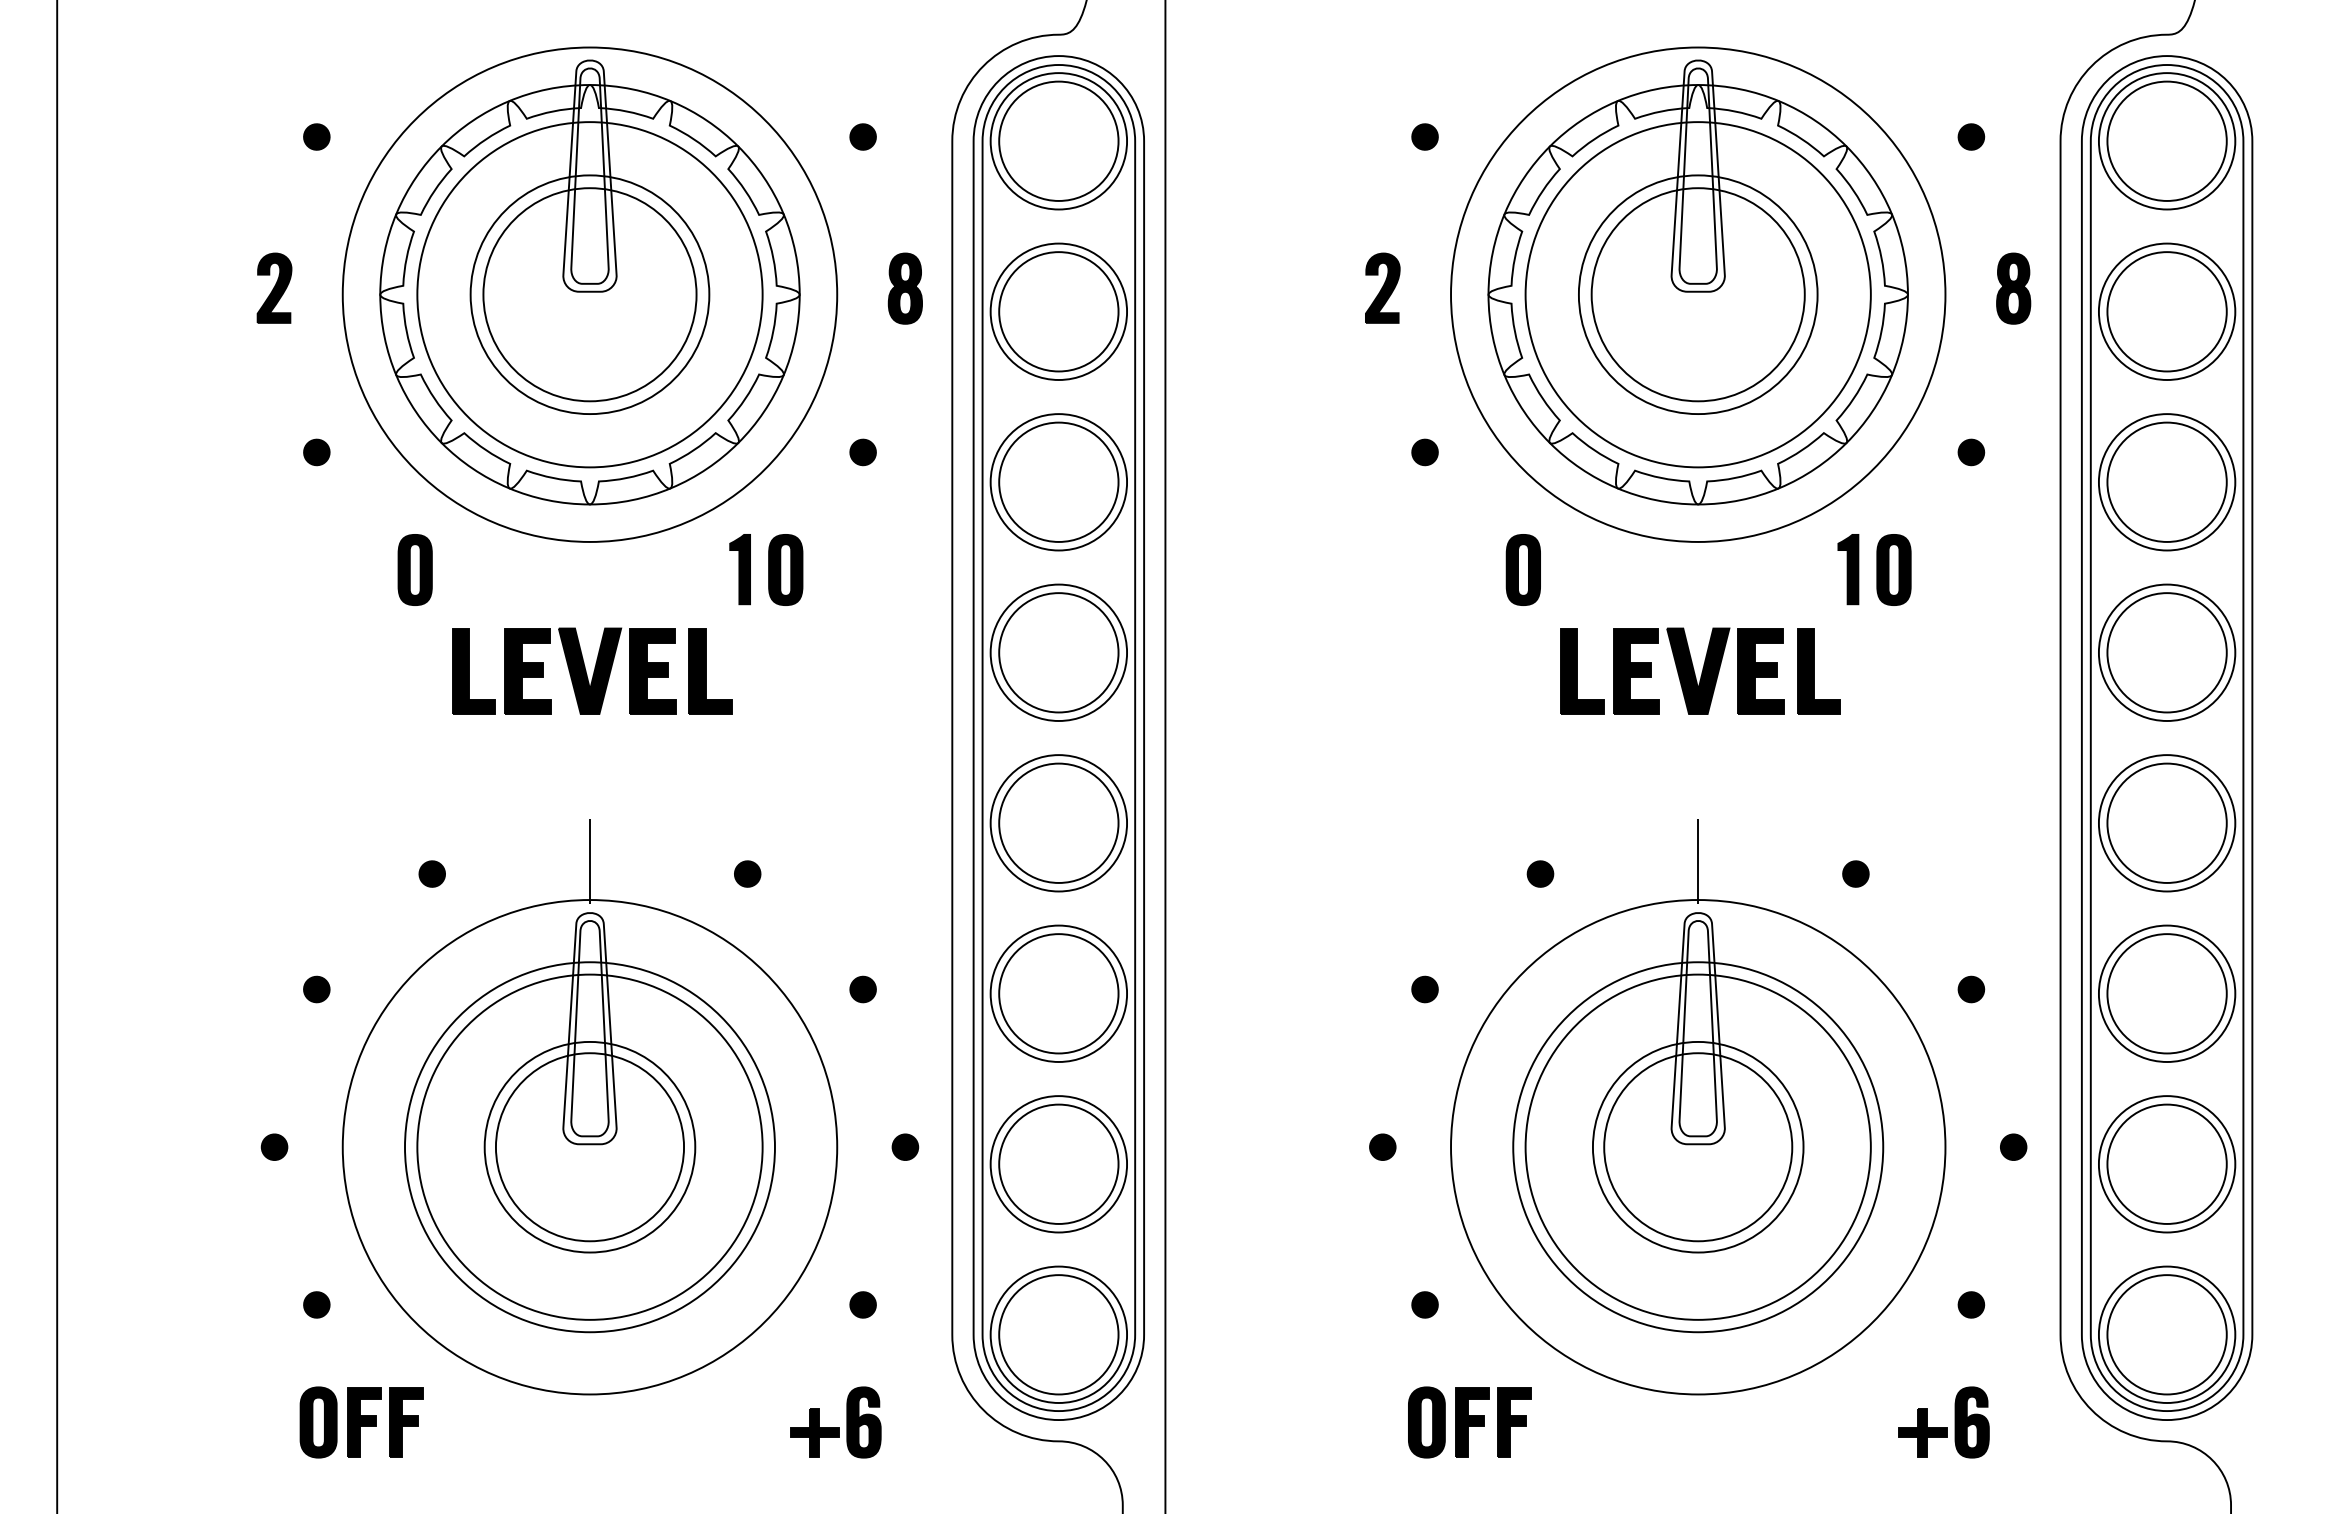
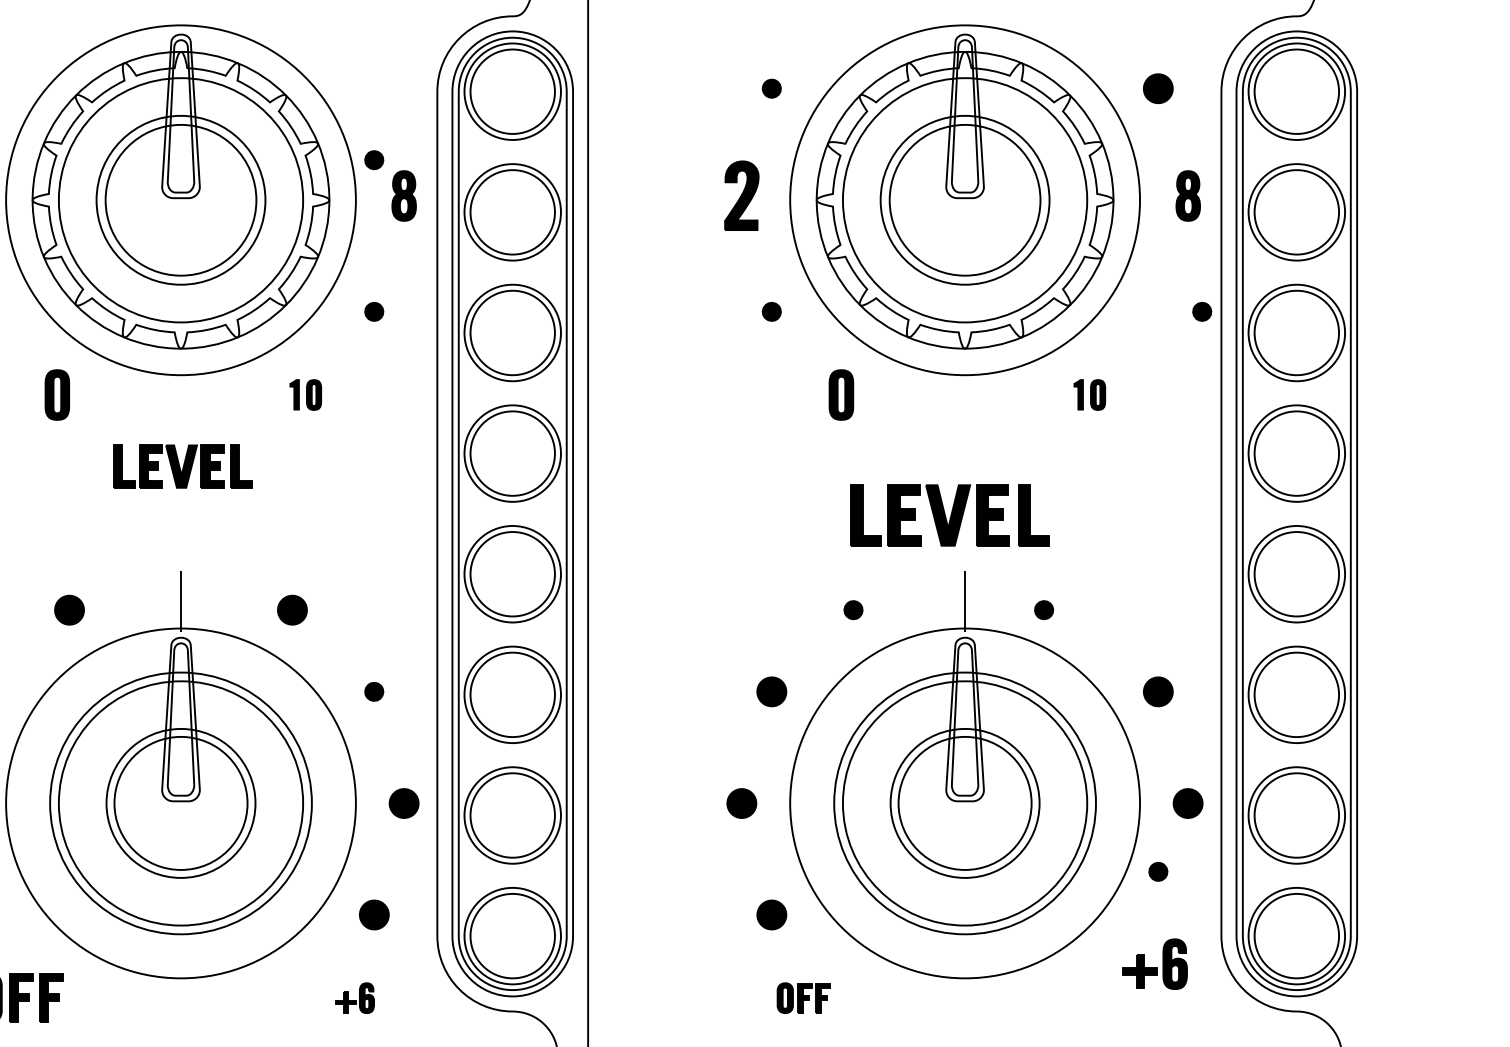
part: (862, 136) -> (373, 159), moved
part: (1971, 136) -> (1158, 88), size x1.6
part: (1382, 287) -> (741, 195), size x1.4
part: (1971, 452) -> (1202, 311), moved
part: (766, 569) -> (305, 394), size x0.6
part: (1874, 569) -> (1089, 394), size x0.6
part: (592, 670) -> (182, 466), size x0.7
part: (1700, 670) -> (949, 514), moved
part: (431, 873) -> (68, 609), size x1.6
part: (747, 873) -> (292, 609), size x1.6
part: (1855, 873) -> (1043, 609), moved
part: (1424, 989) -> (771, 691), size x1.6
part: (1971, 989) -> (1158, 691), size x1.6
part: (905, 1146) -> (404, 802), size x1.6
part: (1382, 1146) -> (741, 802), size x1.6
part: (2013, 1146) -> (1188, 802), size x1.6
part: (862, 1304) -> (373, 914), size x1.6
part: (1424, 1304) -> (771, 914), size x1.6
part: (1971, 1304) -> (1158, 871), moved
part: (835, 1422) -> (354, 998), size x0.6
part: (1469, 1422) -> (803, 998), size x0.6
part: (1943, 1422) -> (1154, 964), moved

